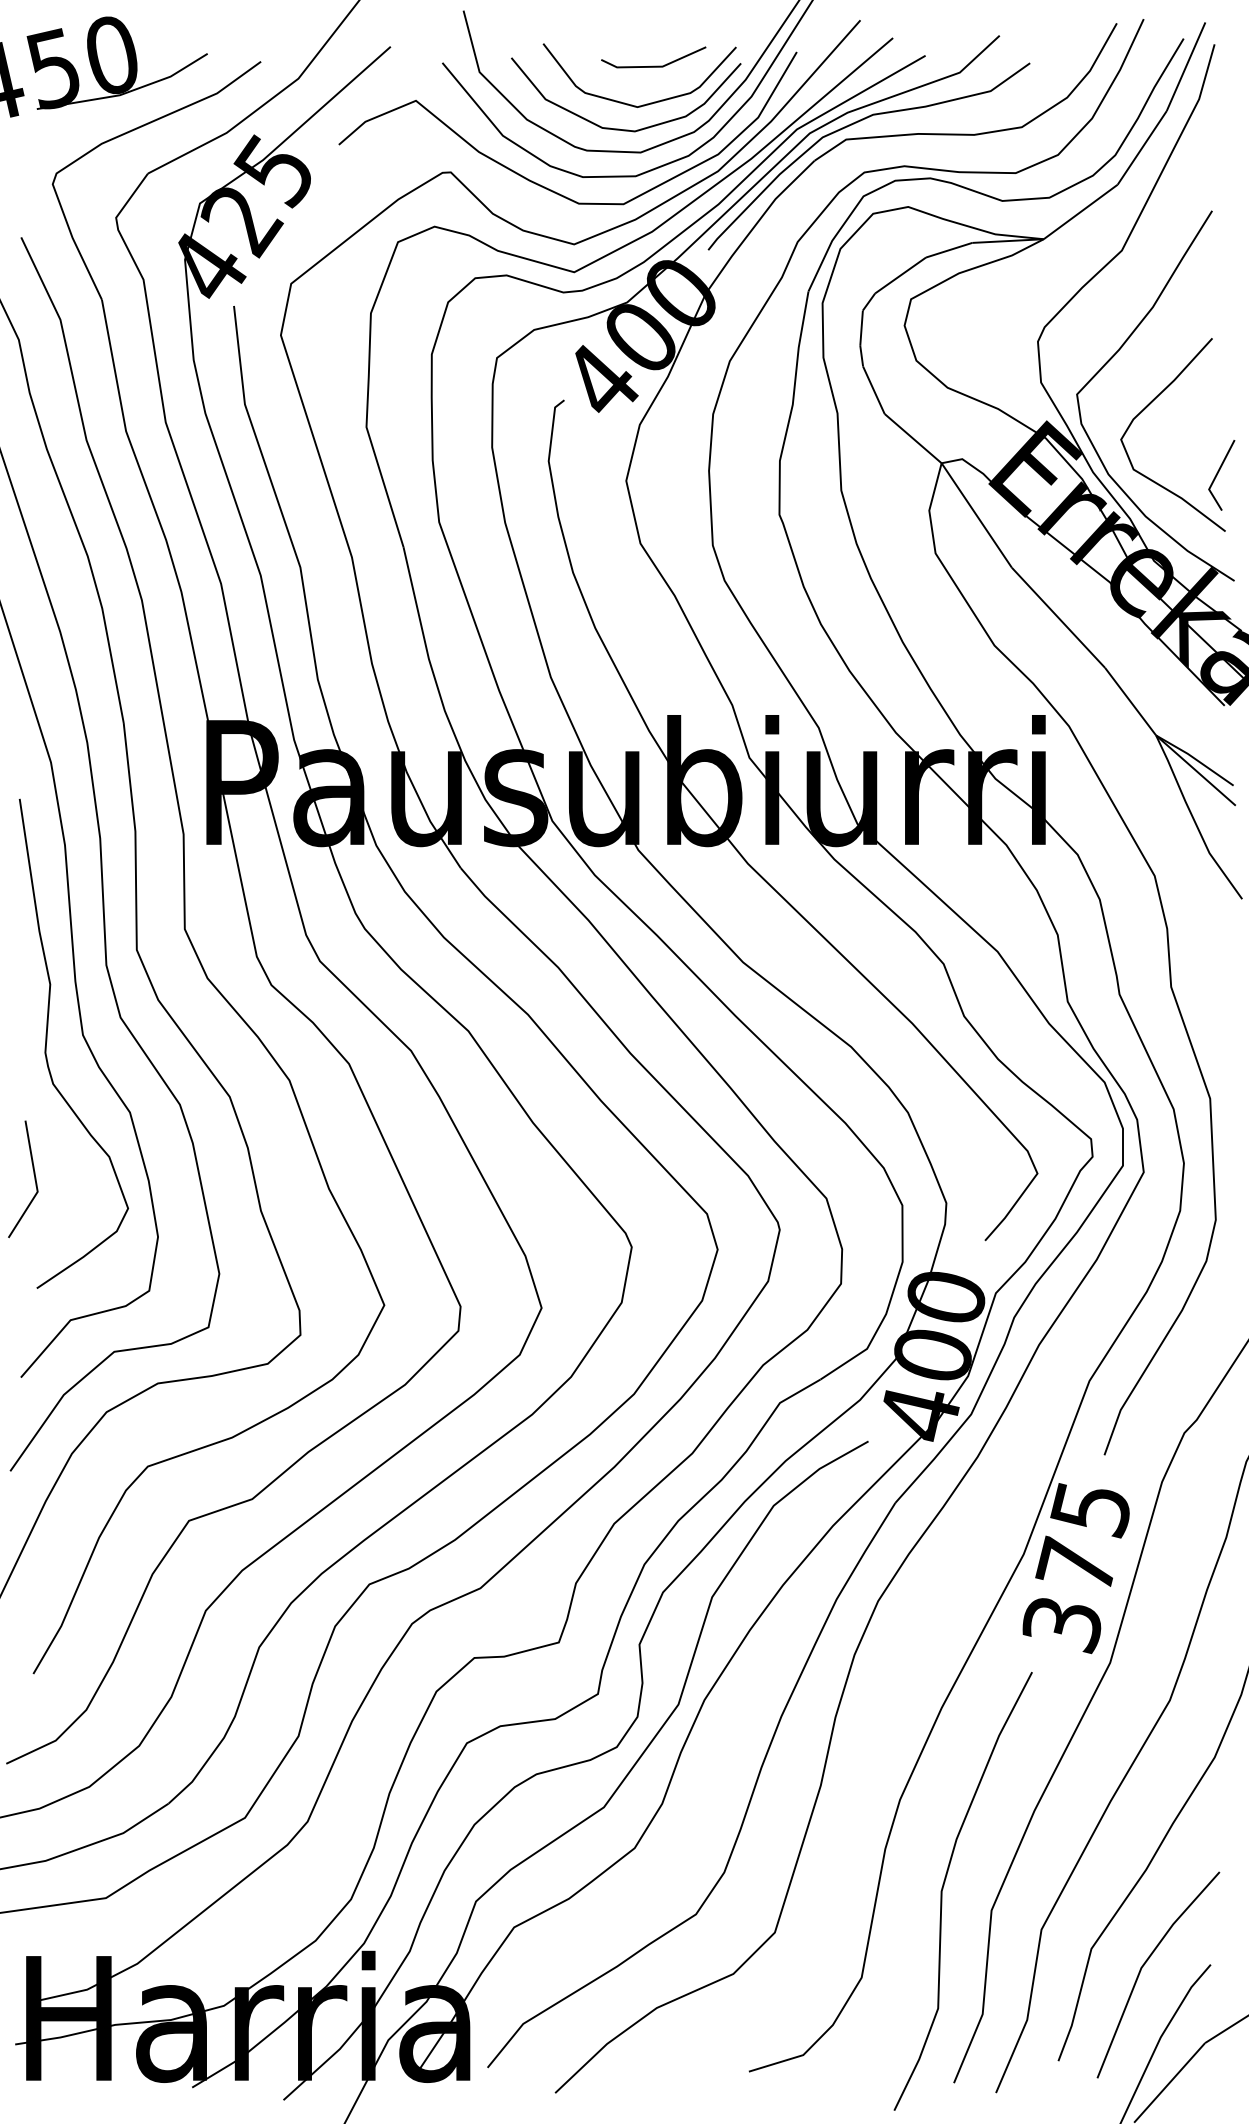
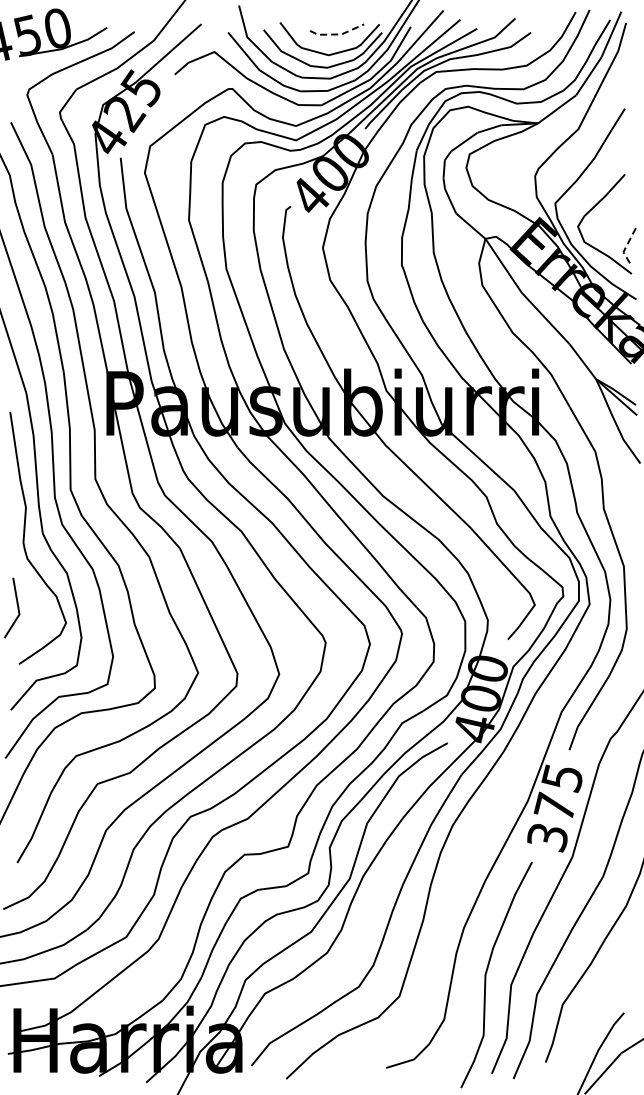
line: (654, 66) -> (337, 34), solid -> dashed
line: (1217, 476) -> (627, 245), solid -> dashed
line: (1147, 1964) -> (591, 1012), removed

